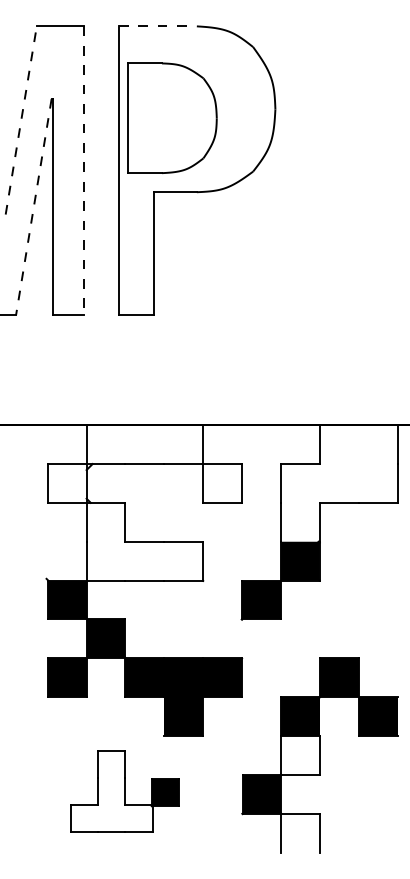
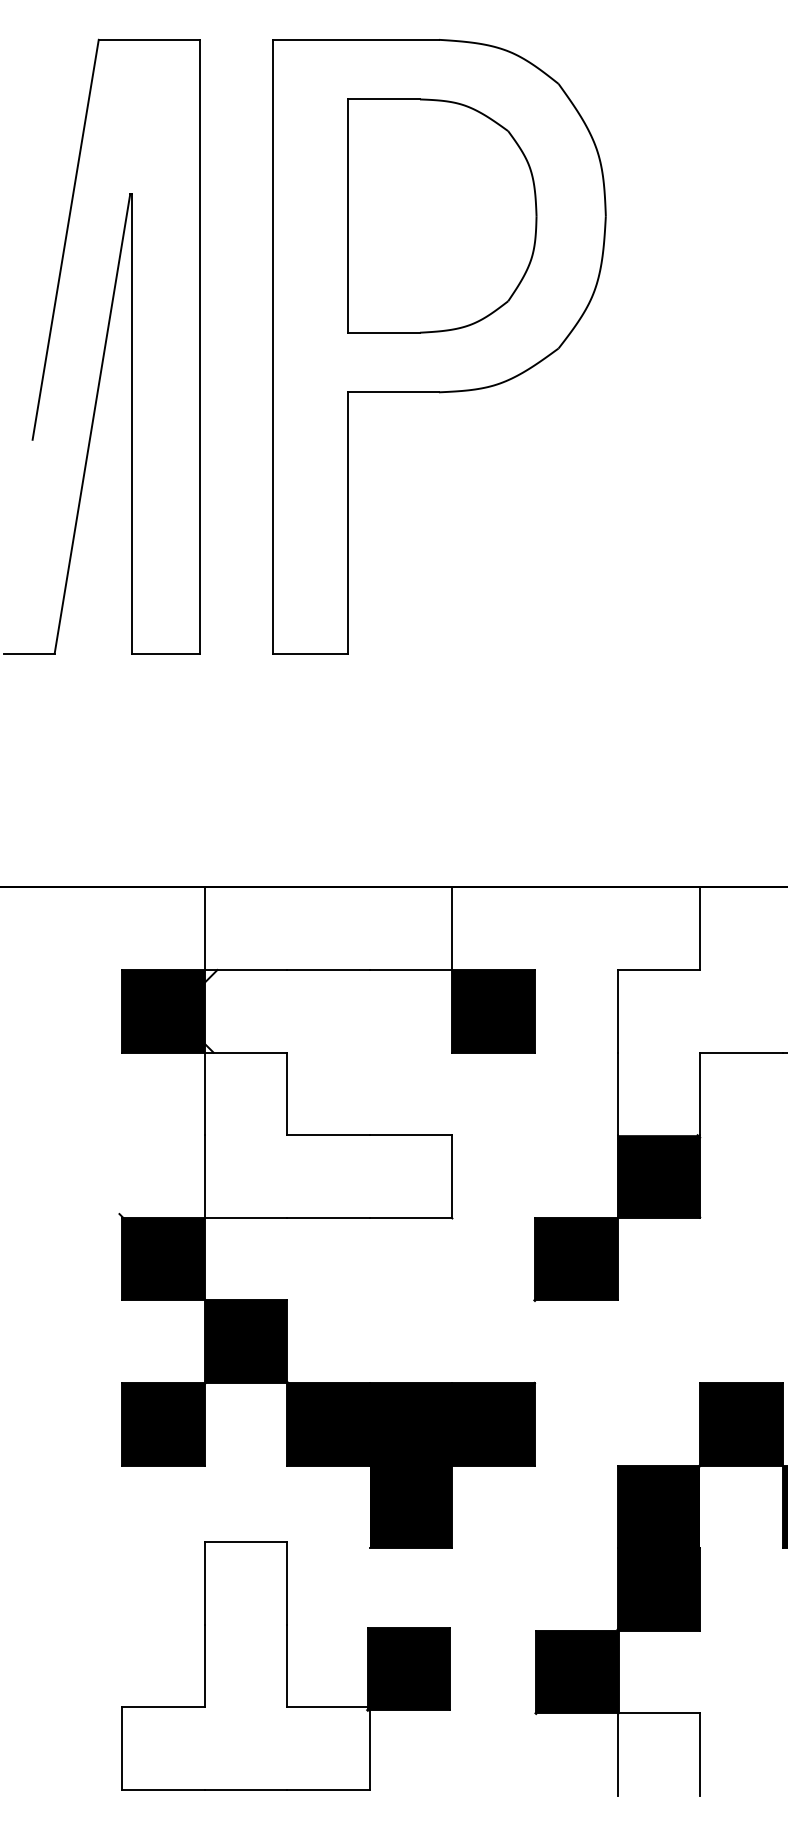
line: (158, 26) -> (357, 40), dashed -> solid
part: (172, 117) -> (442, 214), moved
line: (21, 119) -> (66, 237), dashed -> solid
line: (84, 171) -> (200, 348), dashed -> solid
line: (33, 207) -> (91, 424), dashed -> solid
fill: (66, 483) -> (161, 1011), added
fill: (222, 483) -> (493, 1011), added
fill: (299, 755) -> (657, 1589), added
part: (124, 791) -> (285, 1665), size x1.43

